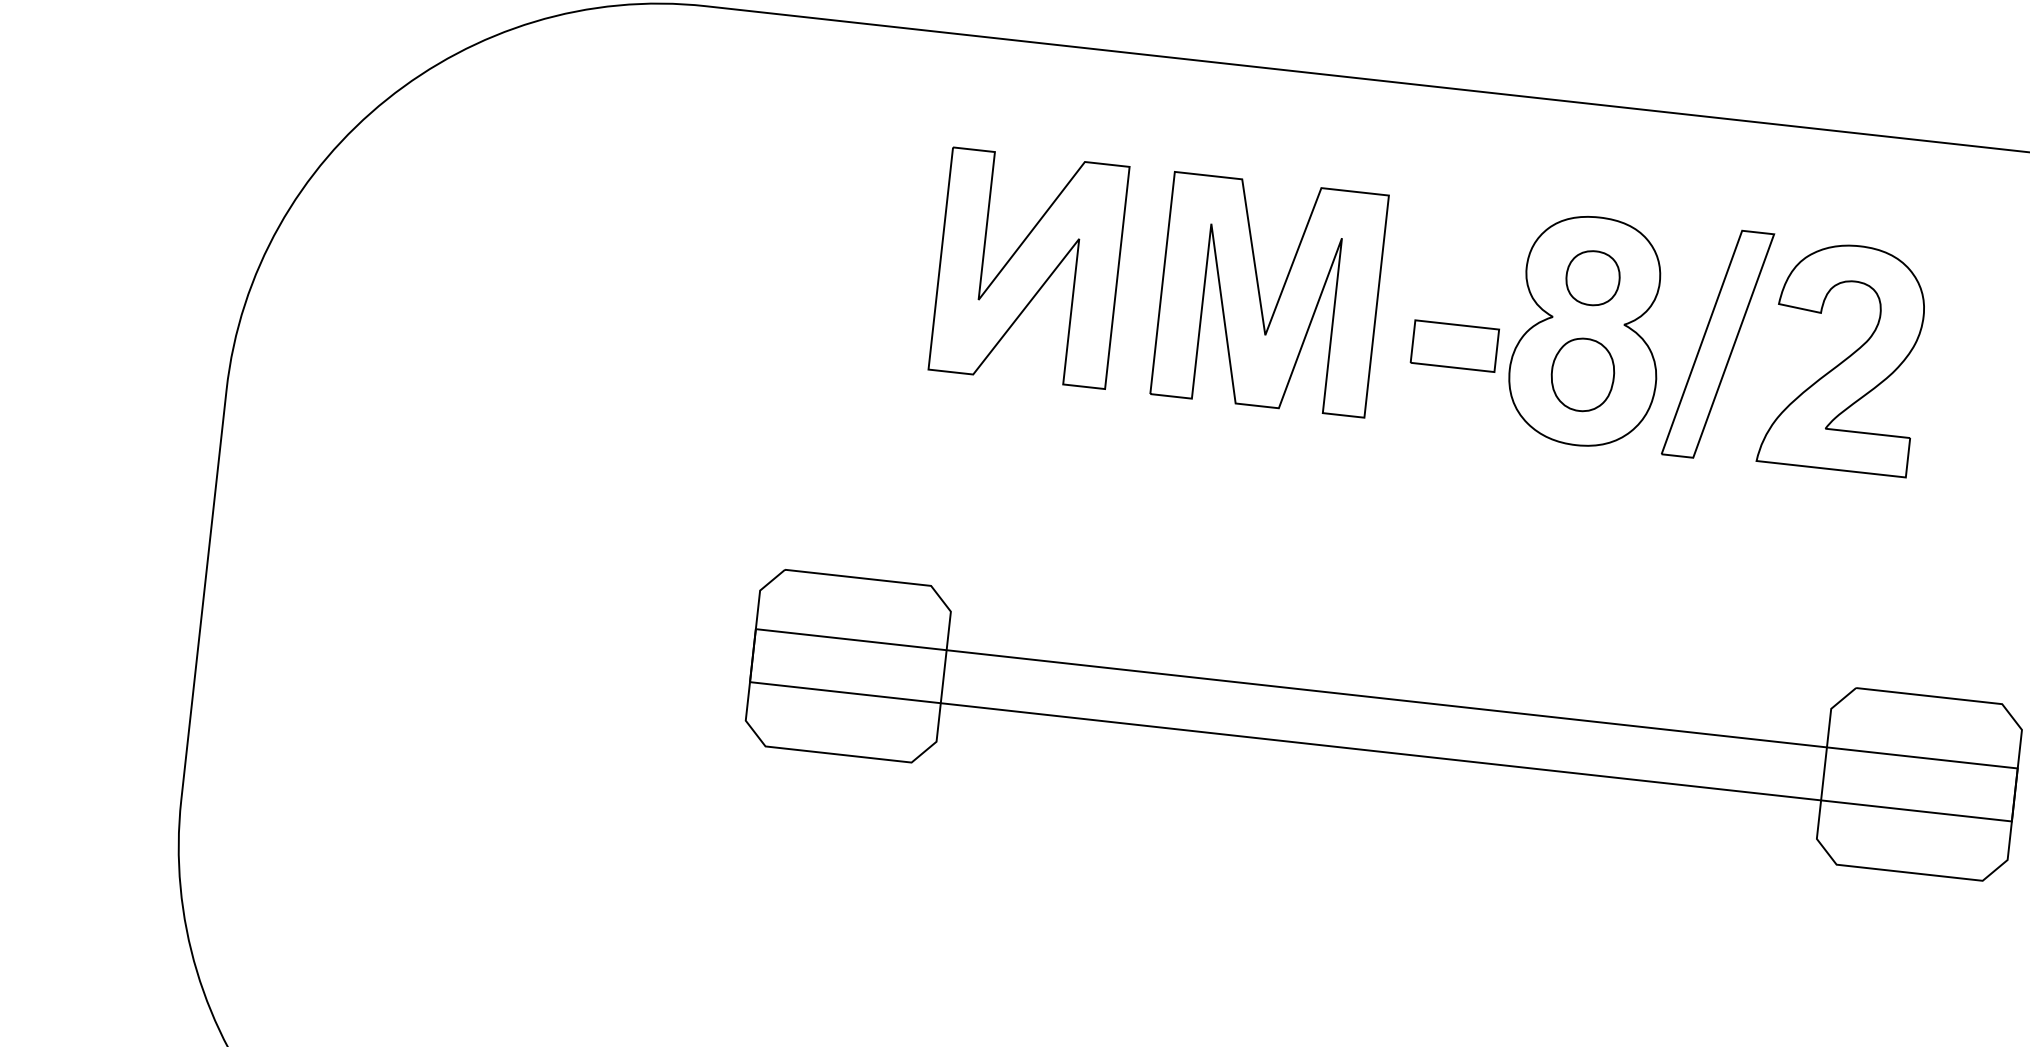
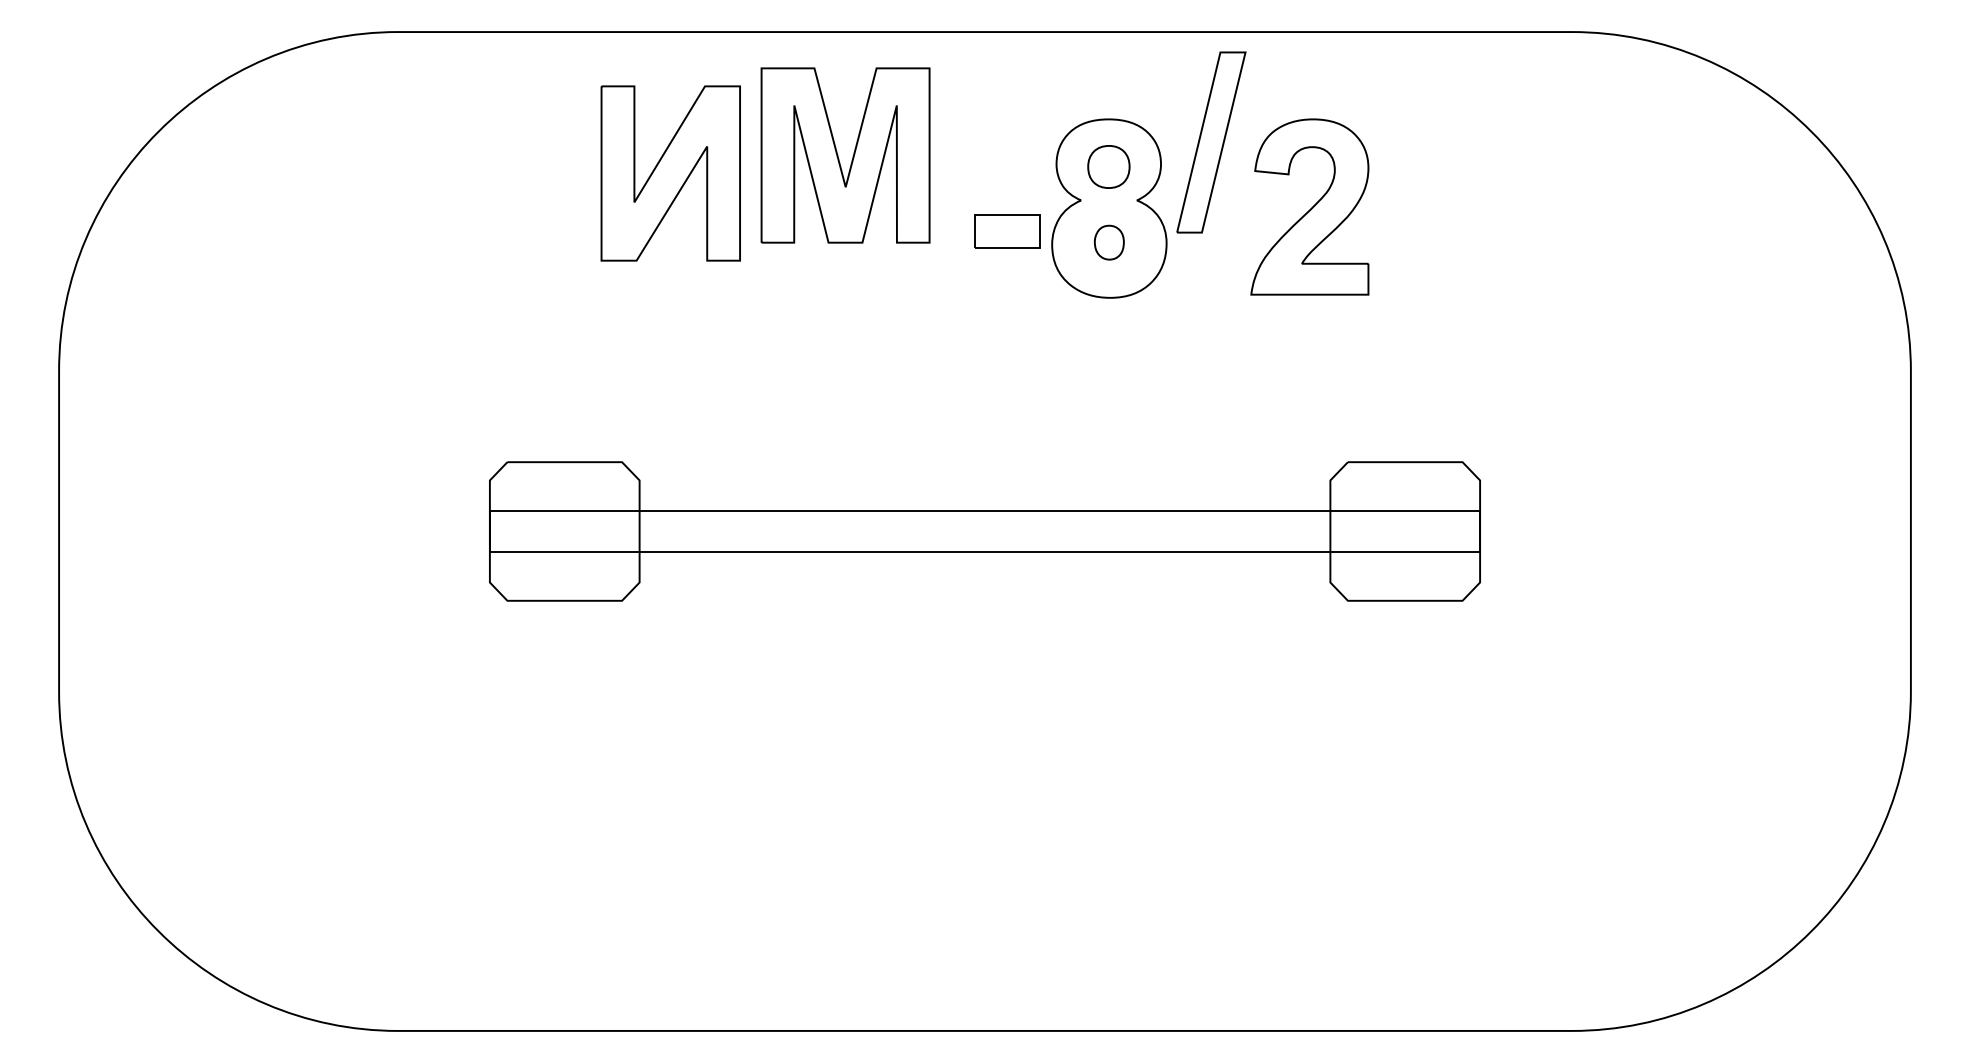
part: (1028, 268) -> (670, 173), moved
part: (1261, 297) -> (839, 158), moved
part: (1718, 344) -> (1211, 142), moved
part: (1583, 374) -> (1109, 242), size x0.6

